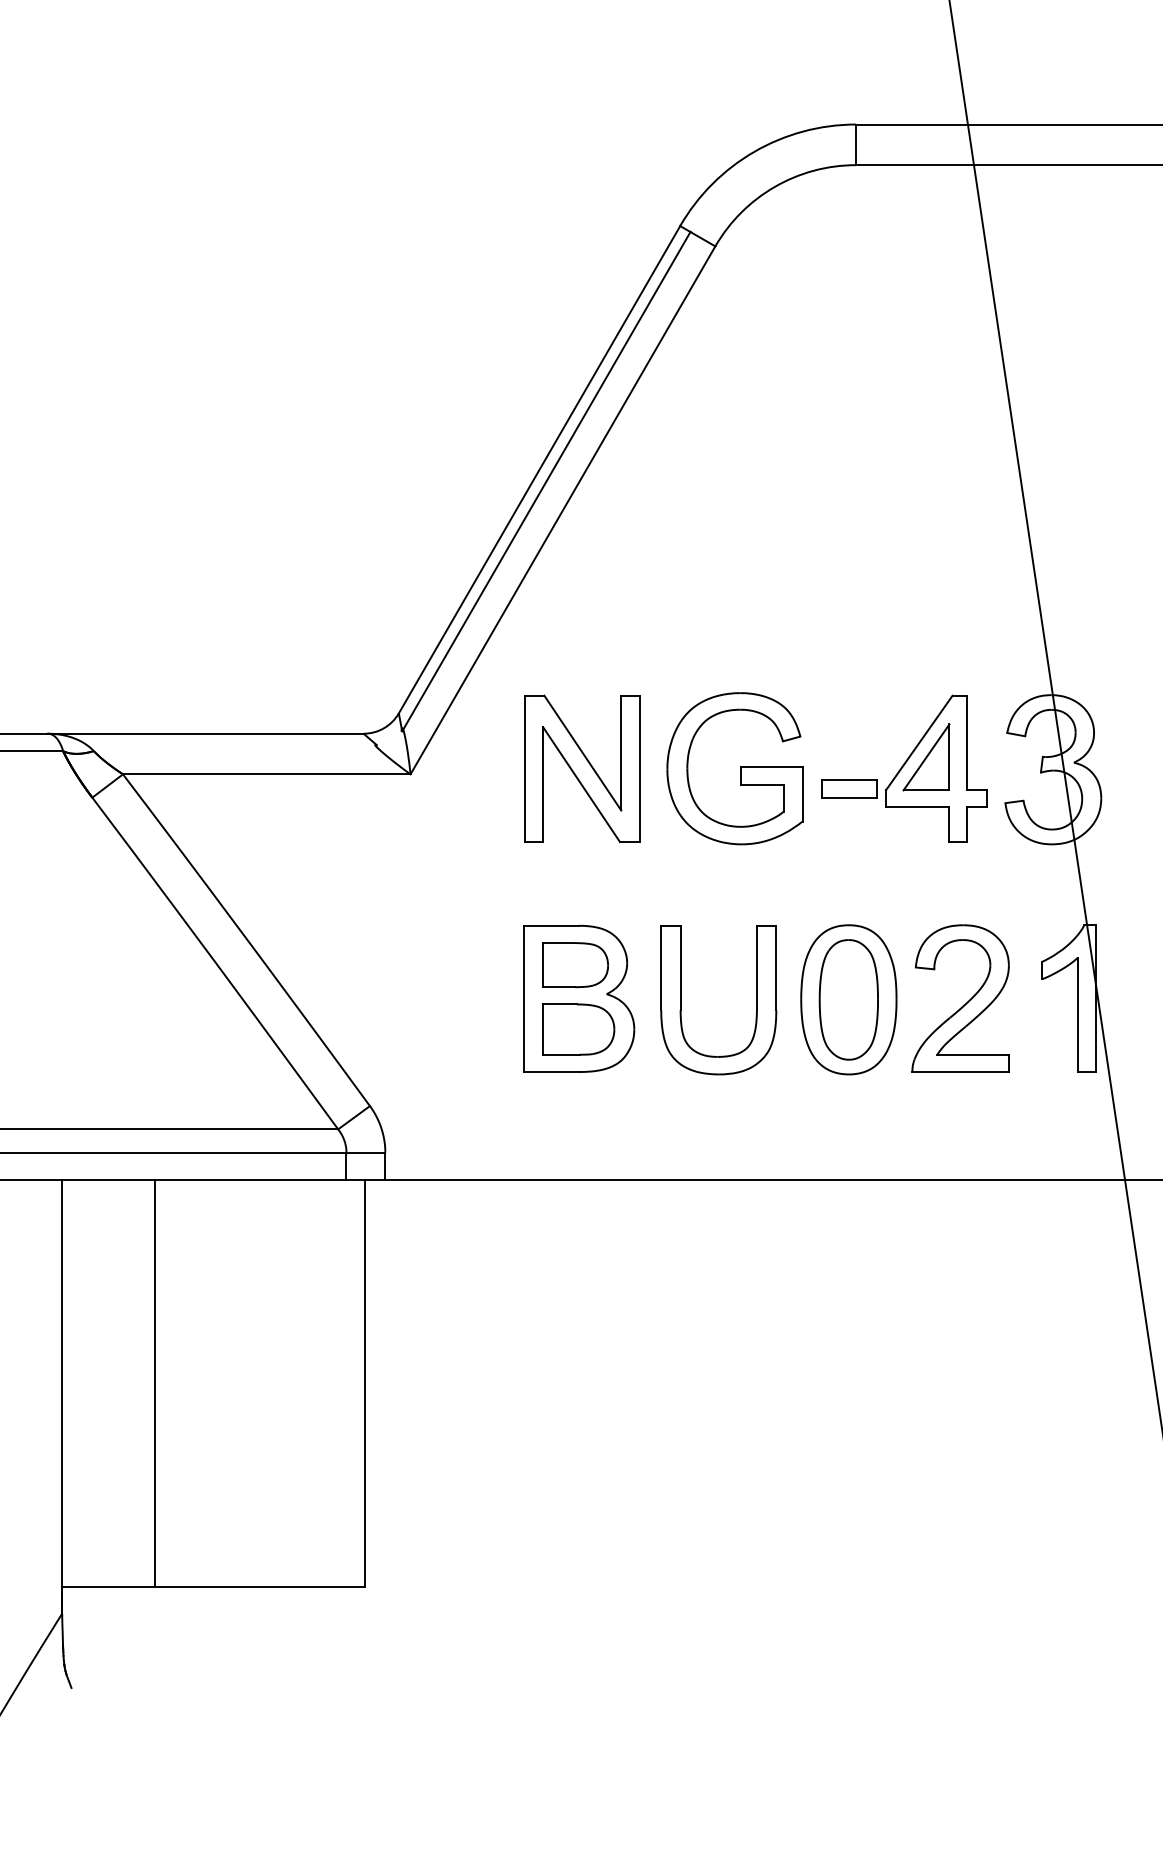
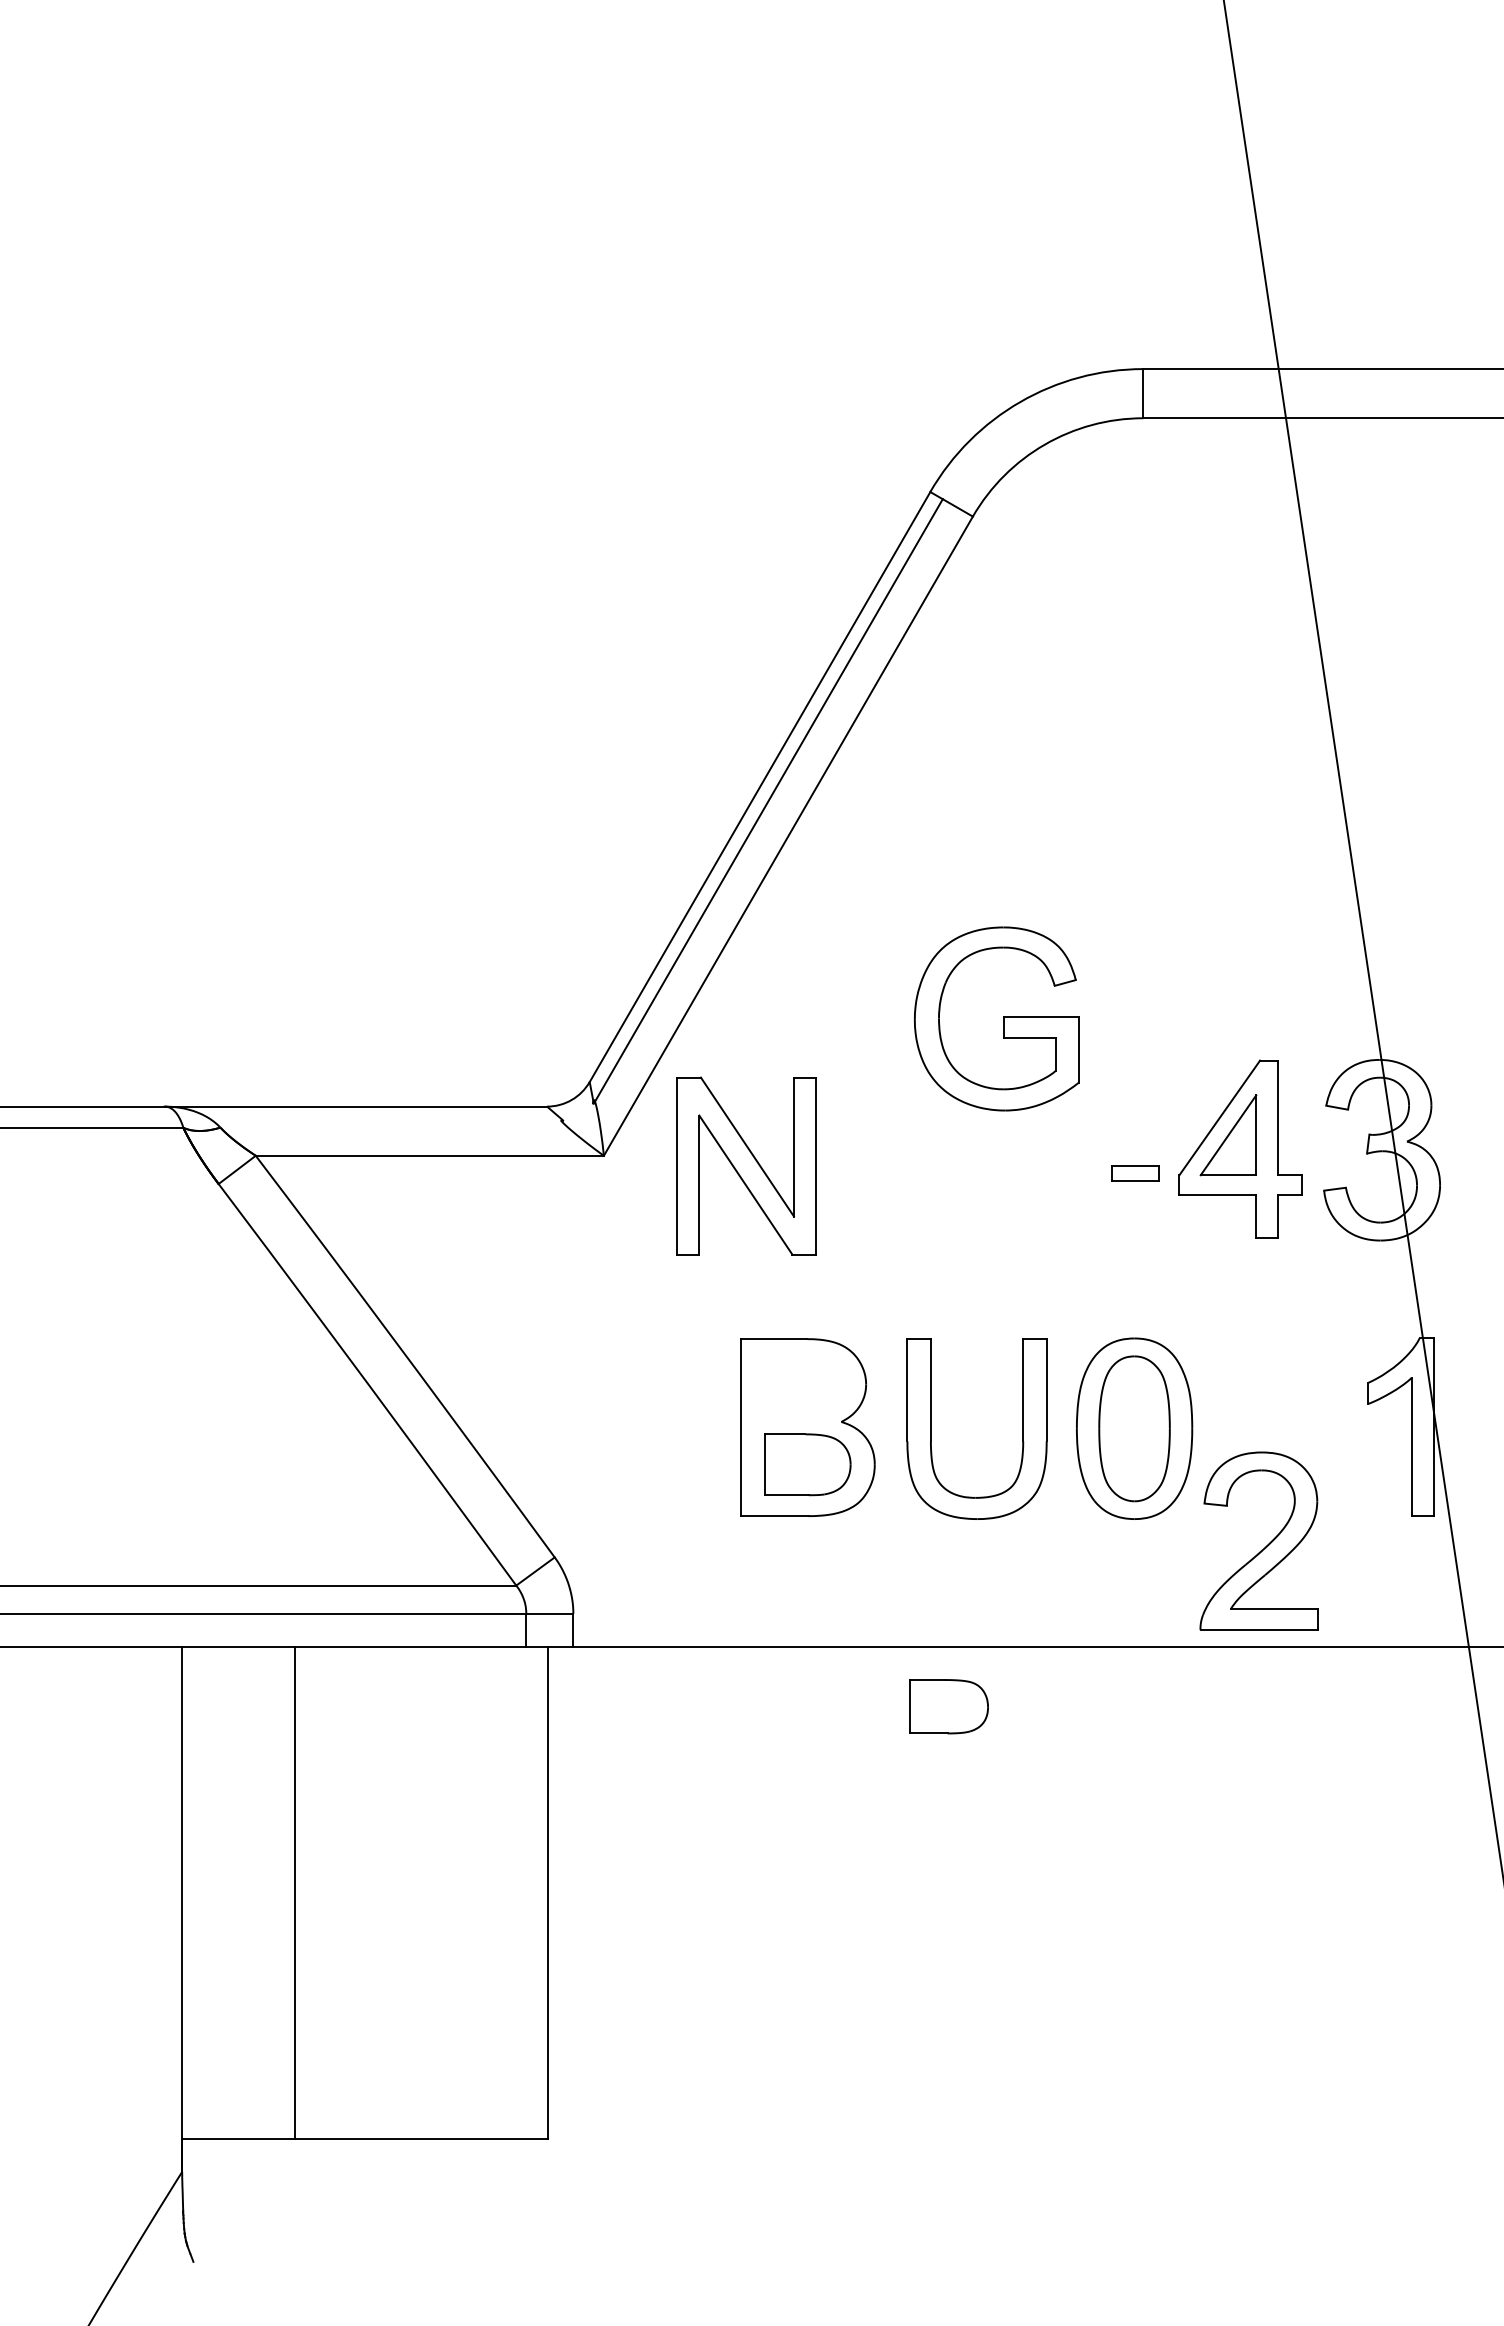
part: (582, 768) -> (746, 1165), moved
part: (740, 768) -> (1003, 1018), moved
part: (849, 788) -> (1135, 1173), size x0.7
part: (575, 964) -> (948, 1706), moved
part: (966, 1002) -> (1265, 1546), moved

